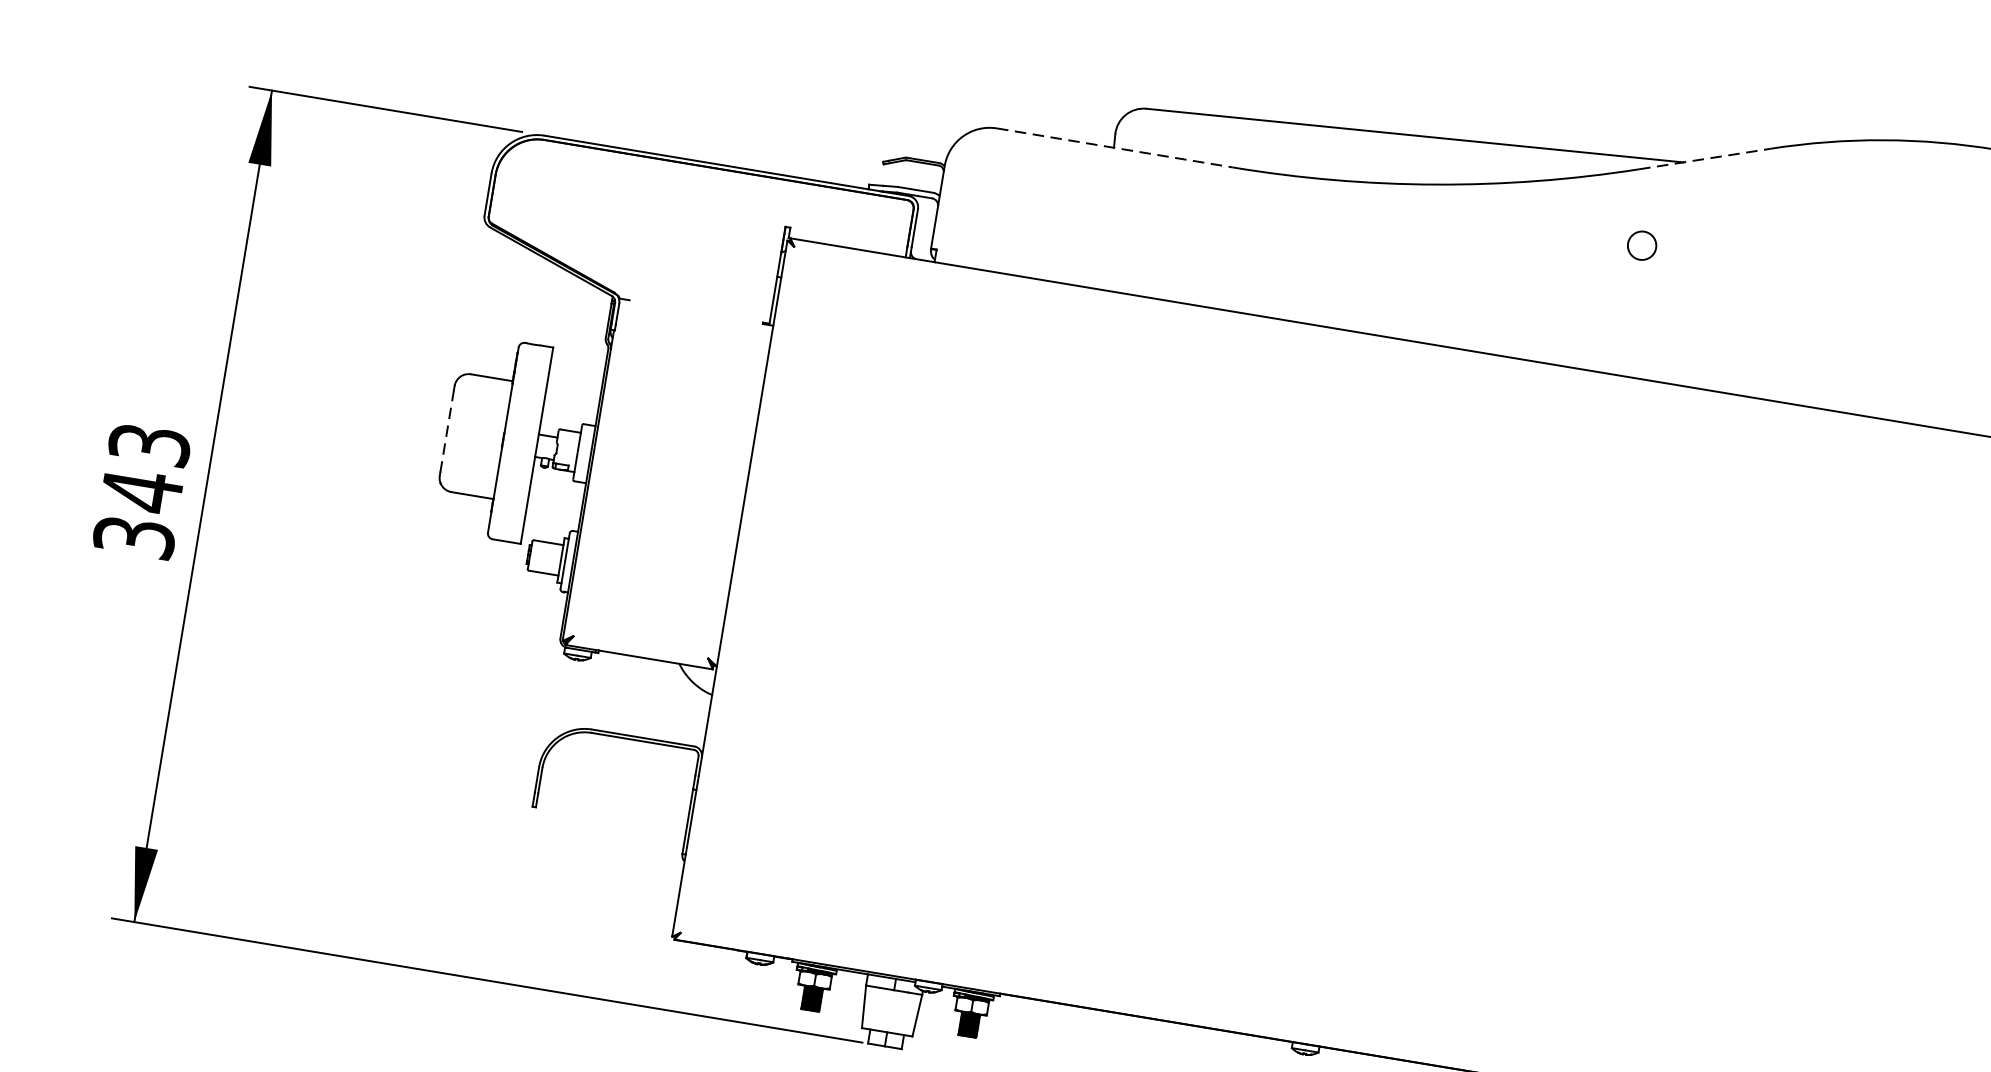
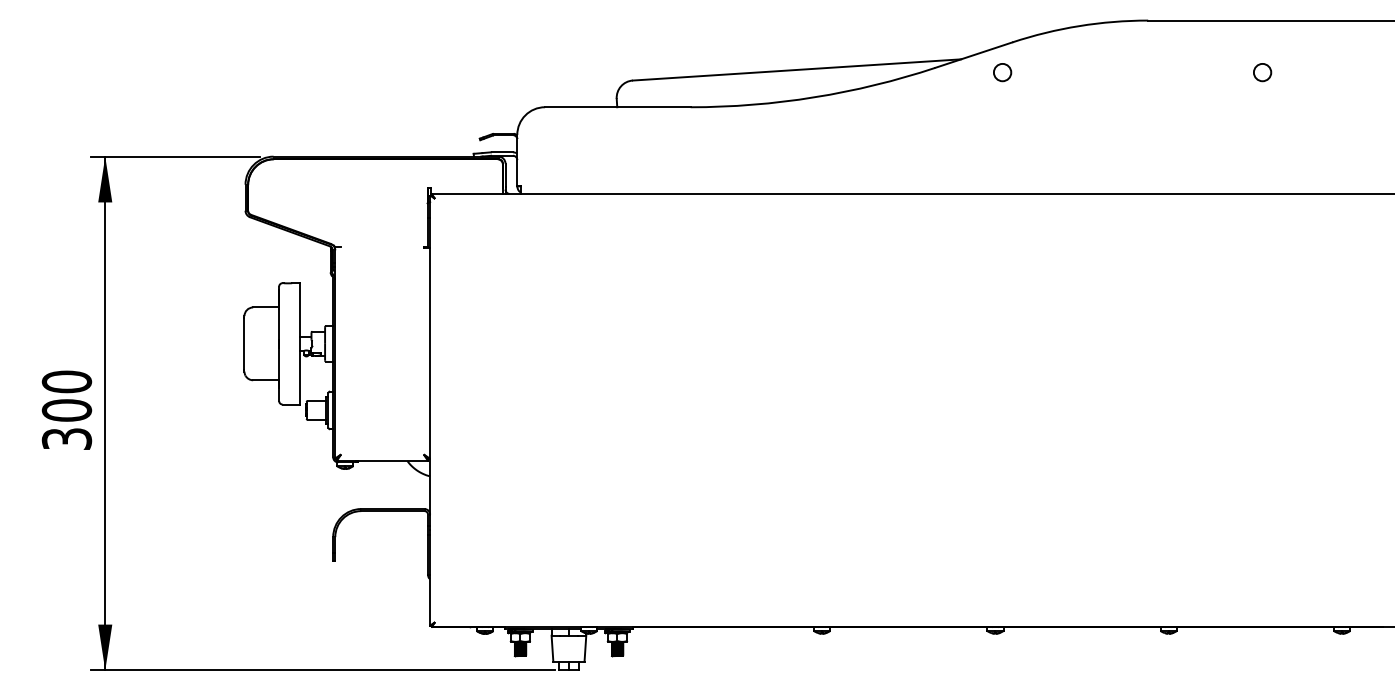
line: (1114, 148) -> (617, 107), dashed -> solid
line: (1704, 159) -> (973, 55), dashed -> solid
circle: (1641, 245) -> (1002, 72), moved
line: (447, 430) -> (244, 343), dashed -> solid
text: (145, 468) -> (66, 396), 343 -> 300

